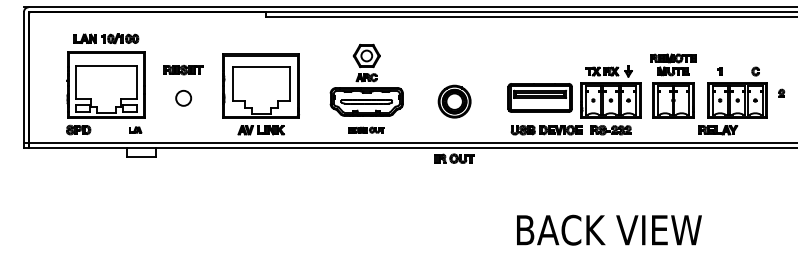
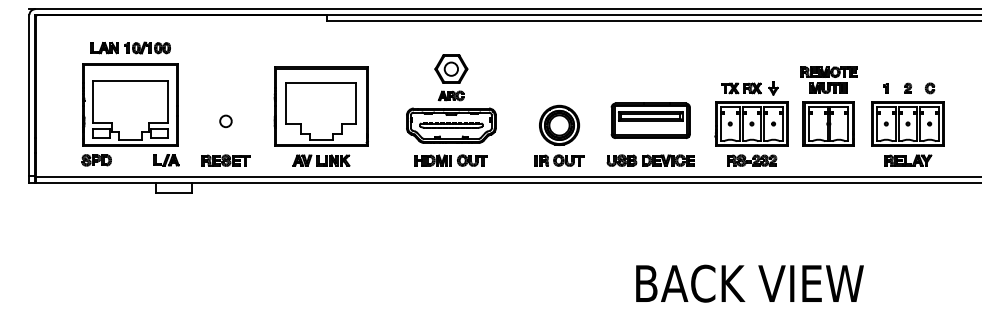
part: (183, 70) -> (225, 160), moved
part: (782, 92) -> (908, 87), moved
part: (539, 97) -> (650, 120), moved
circle: (183, 98) -> (225, 121), size x0.62
part: (135, 130) -> (166, 160), size x1.67
part: (366, 130) -> (450, 160), size x1.67
part: (546, 130) -> (650, 160), moved
part: (718, 130) -> (908, 160), moved
part: (454, 158) -> (559, 160), moved

